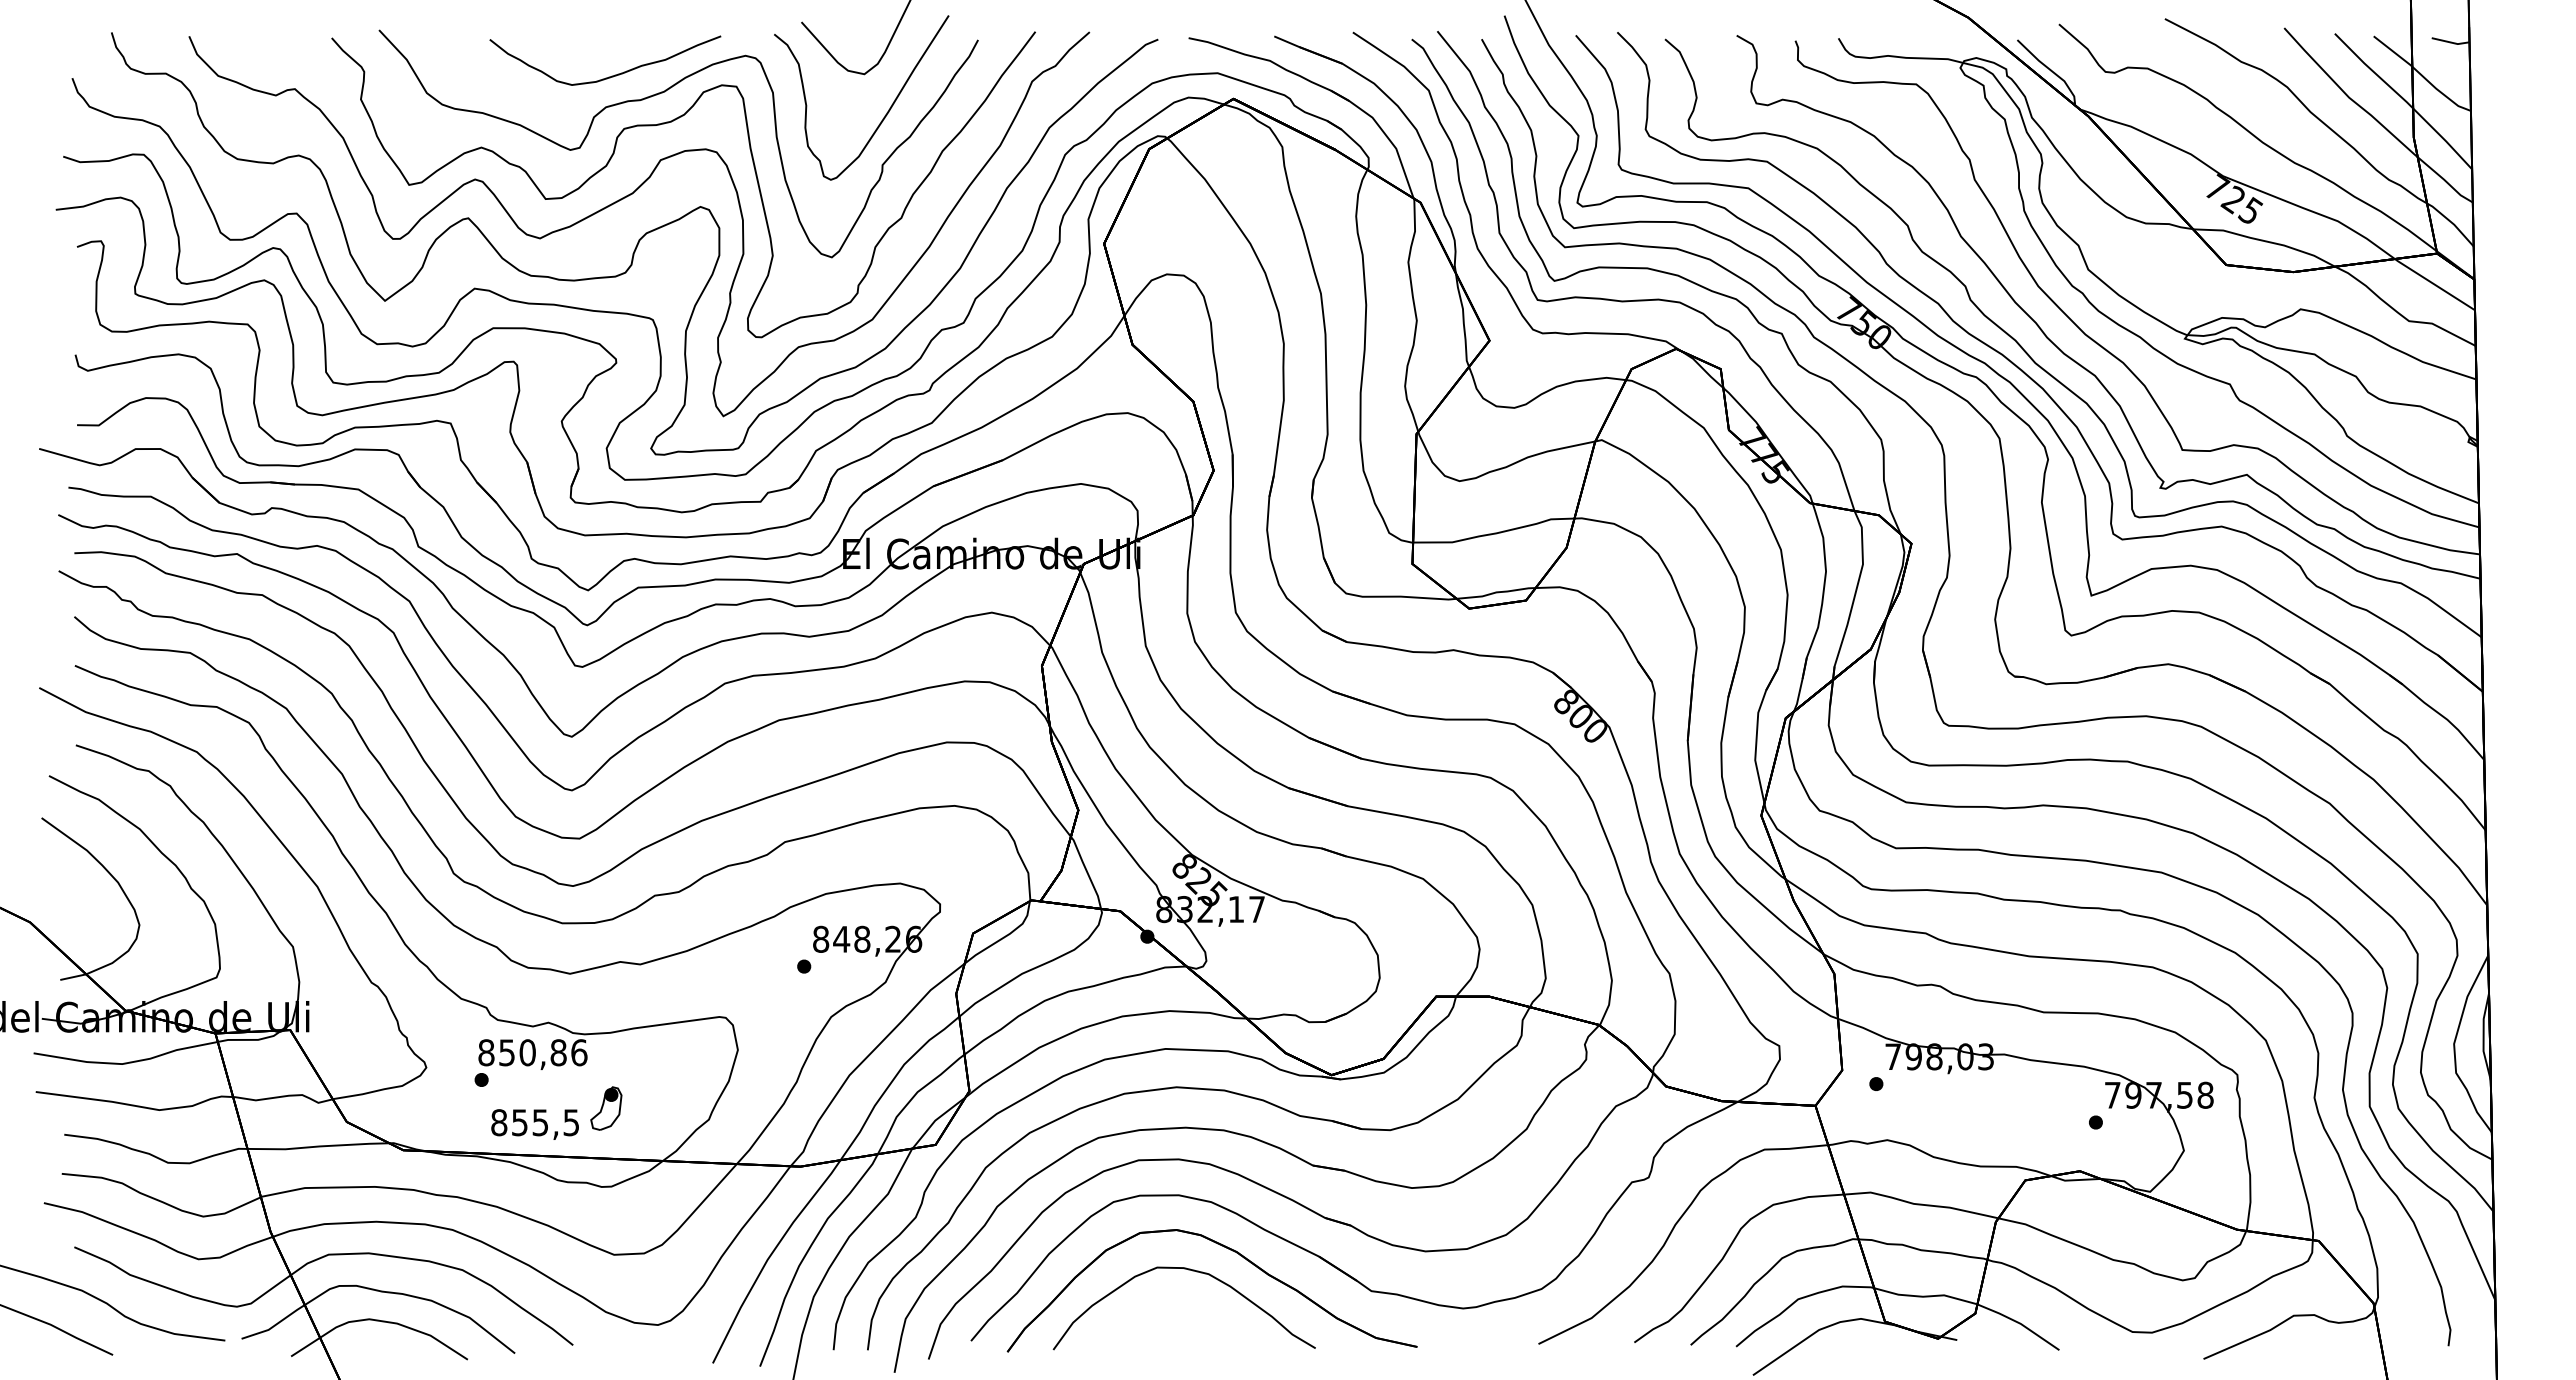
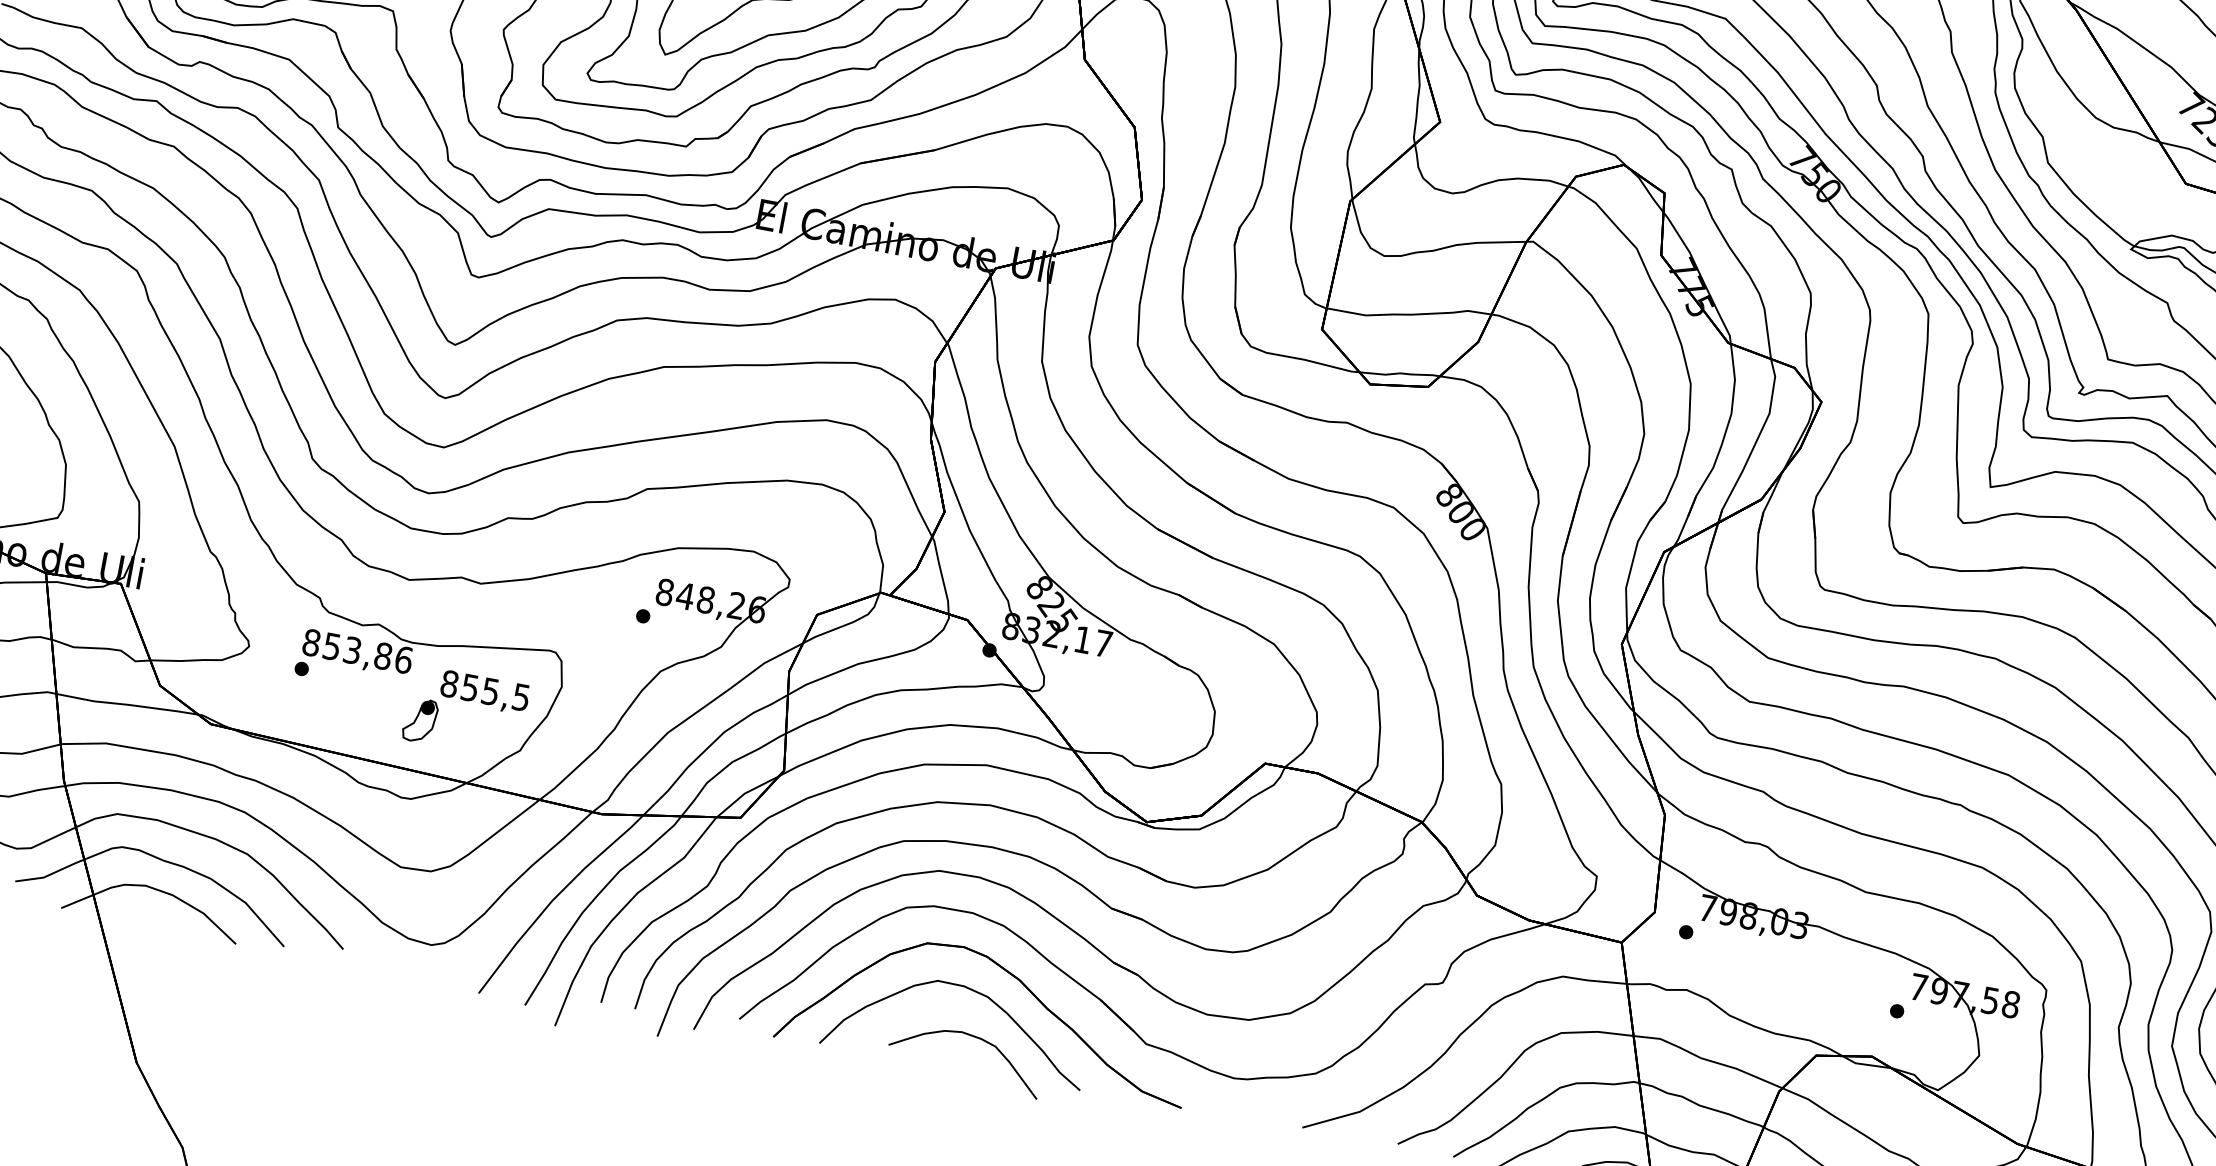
text: (527, 1052) -> (352, 650), 850,86 -> 853,86
text: (534, 1124) -> (484, 692), moved
part: (1203, 1316) -> (974, 1038), added

